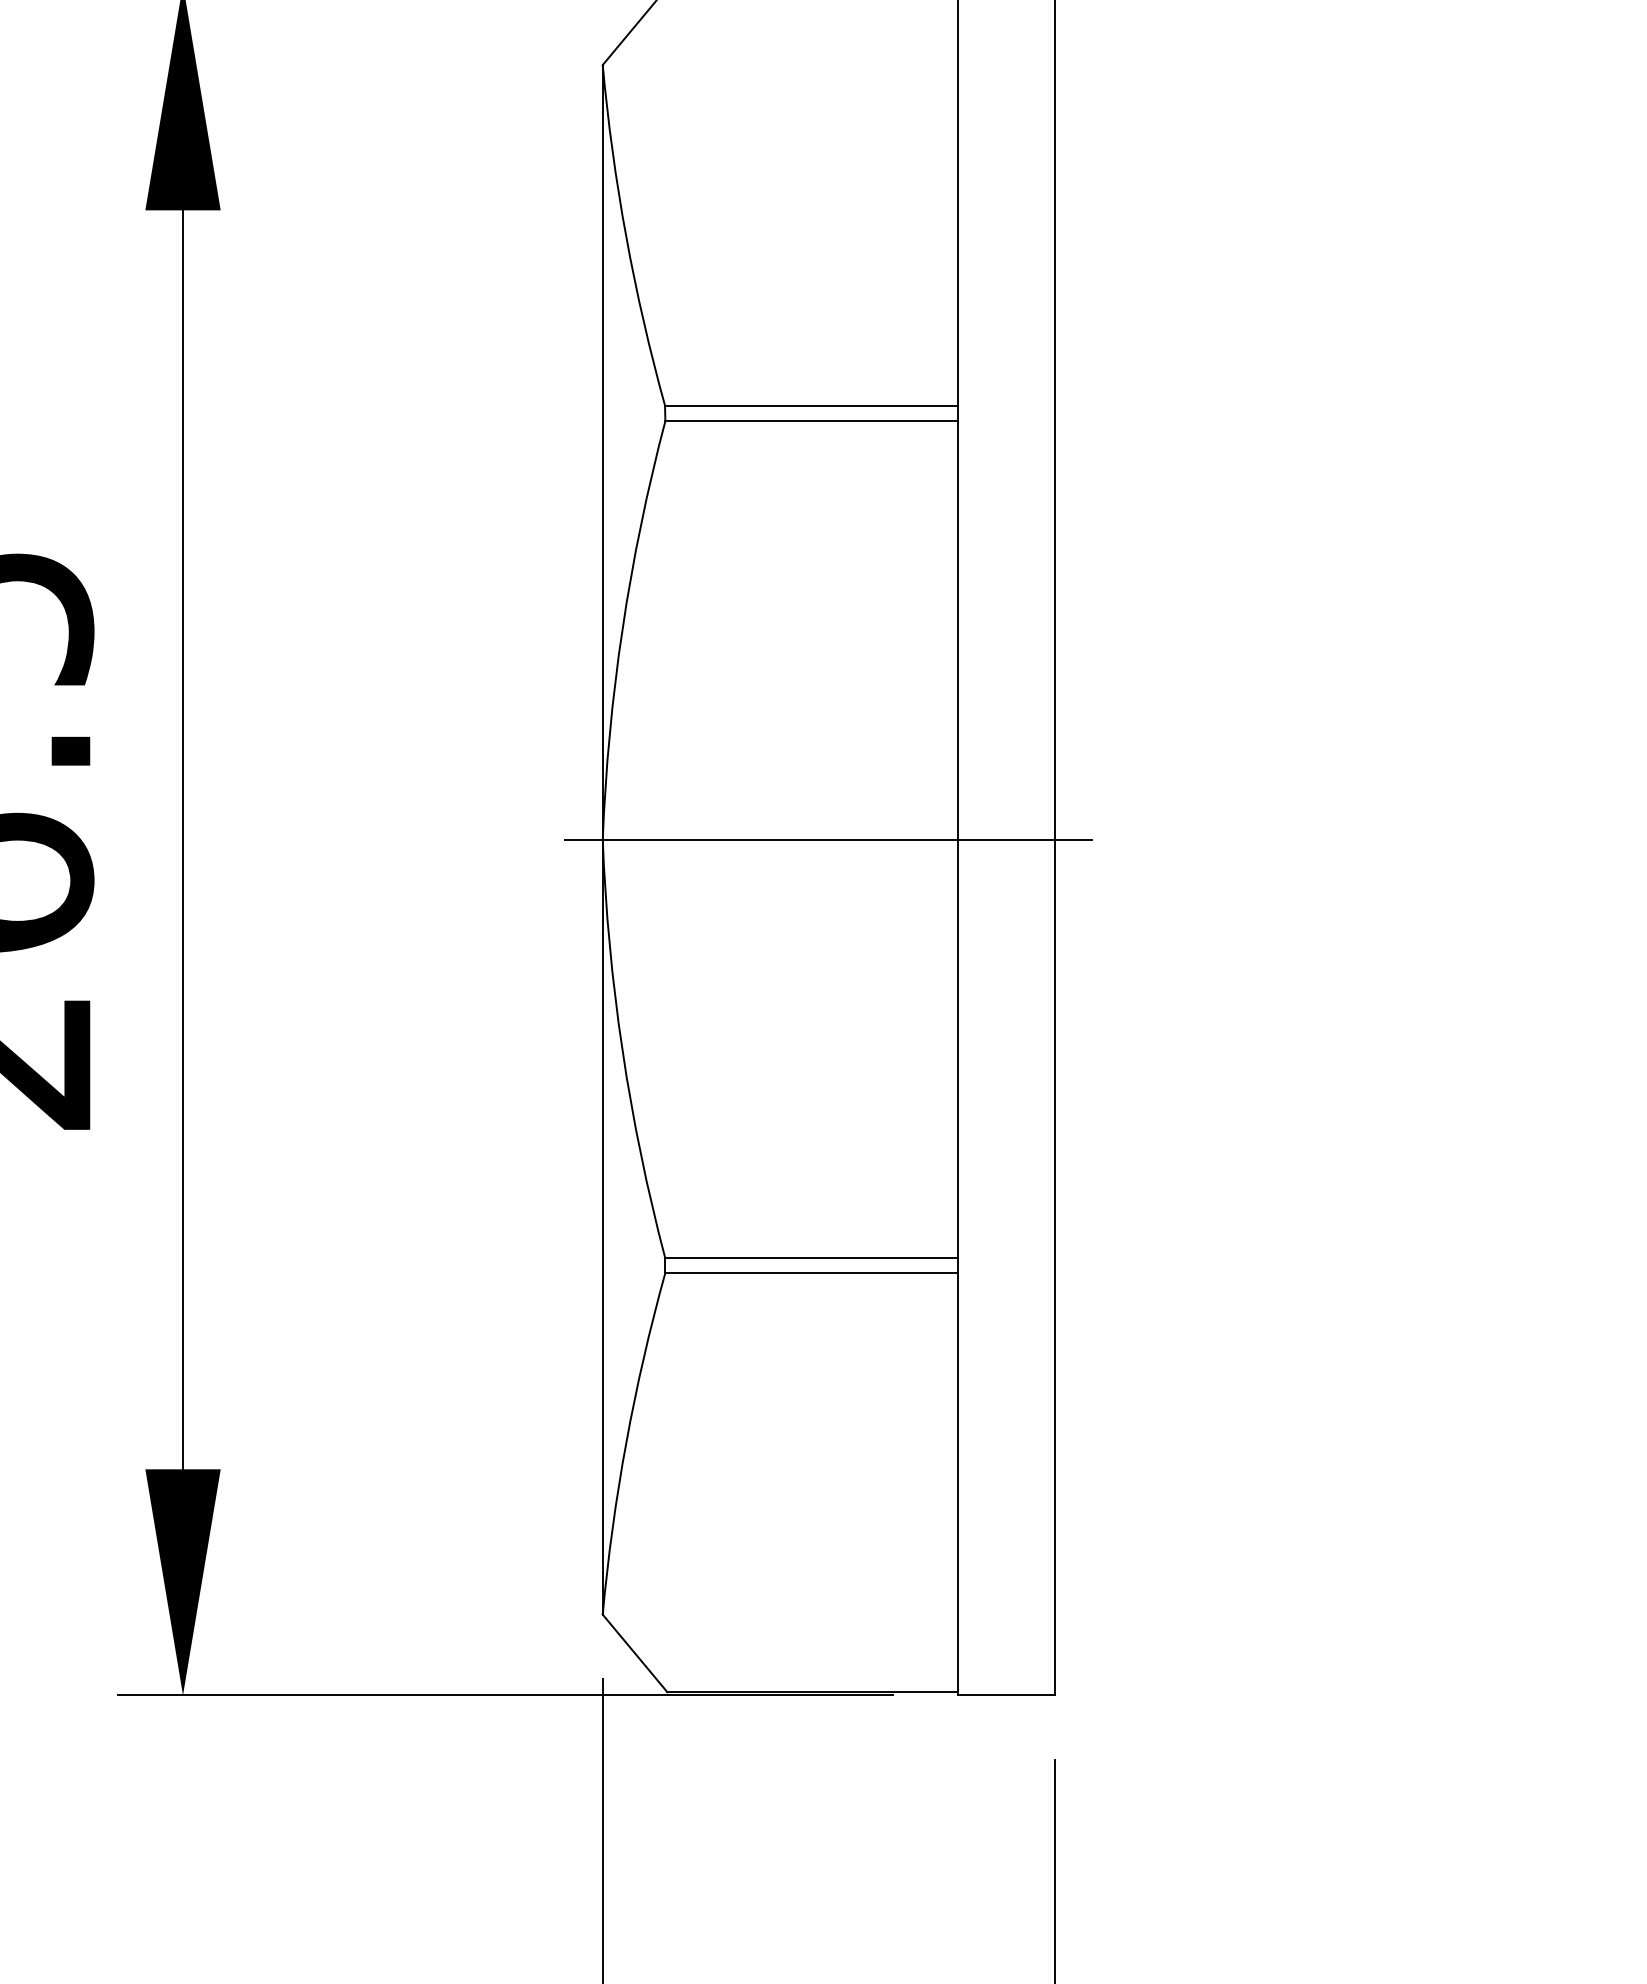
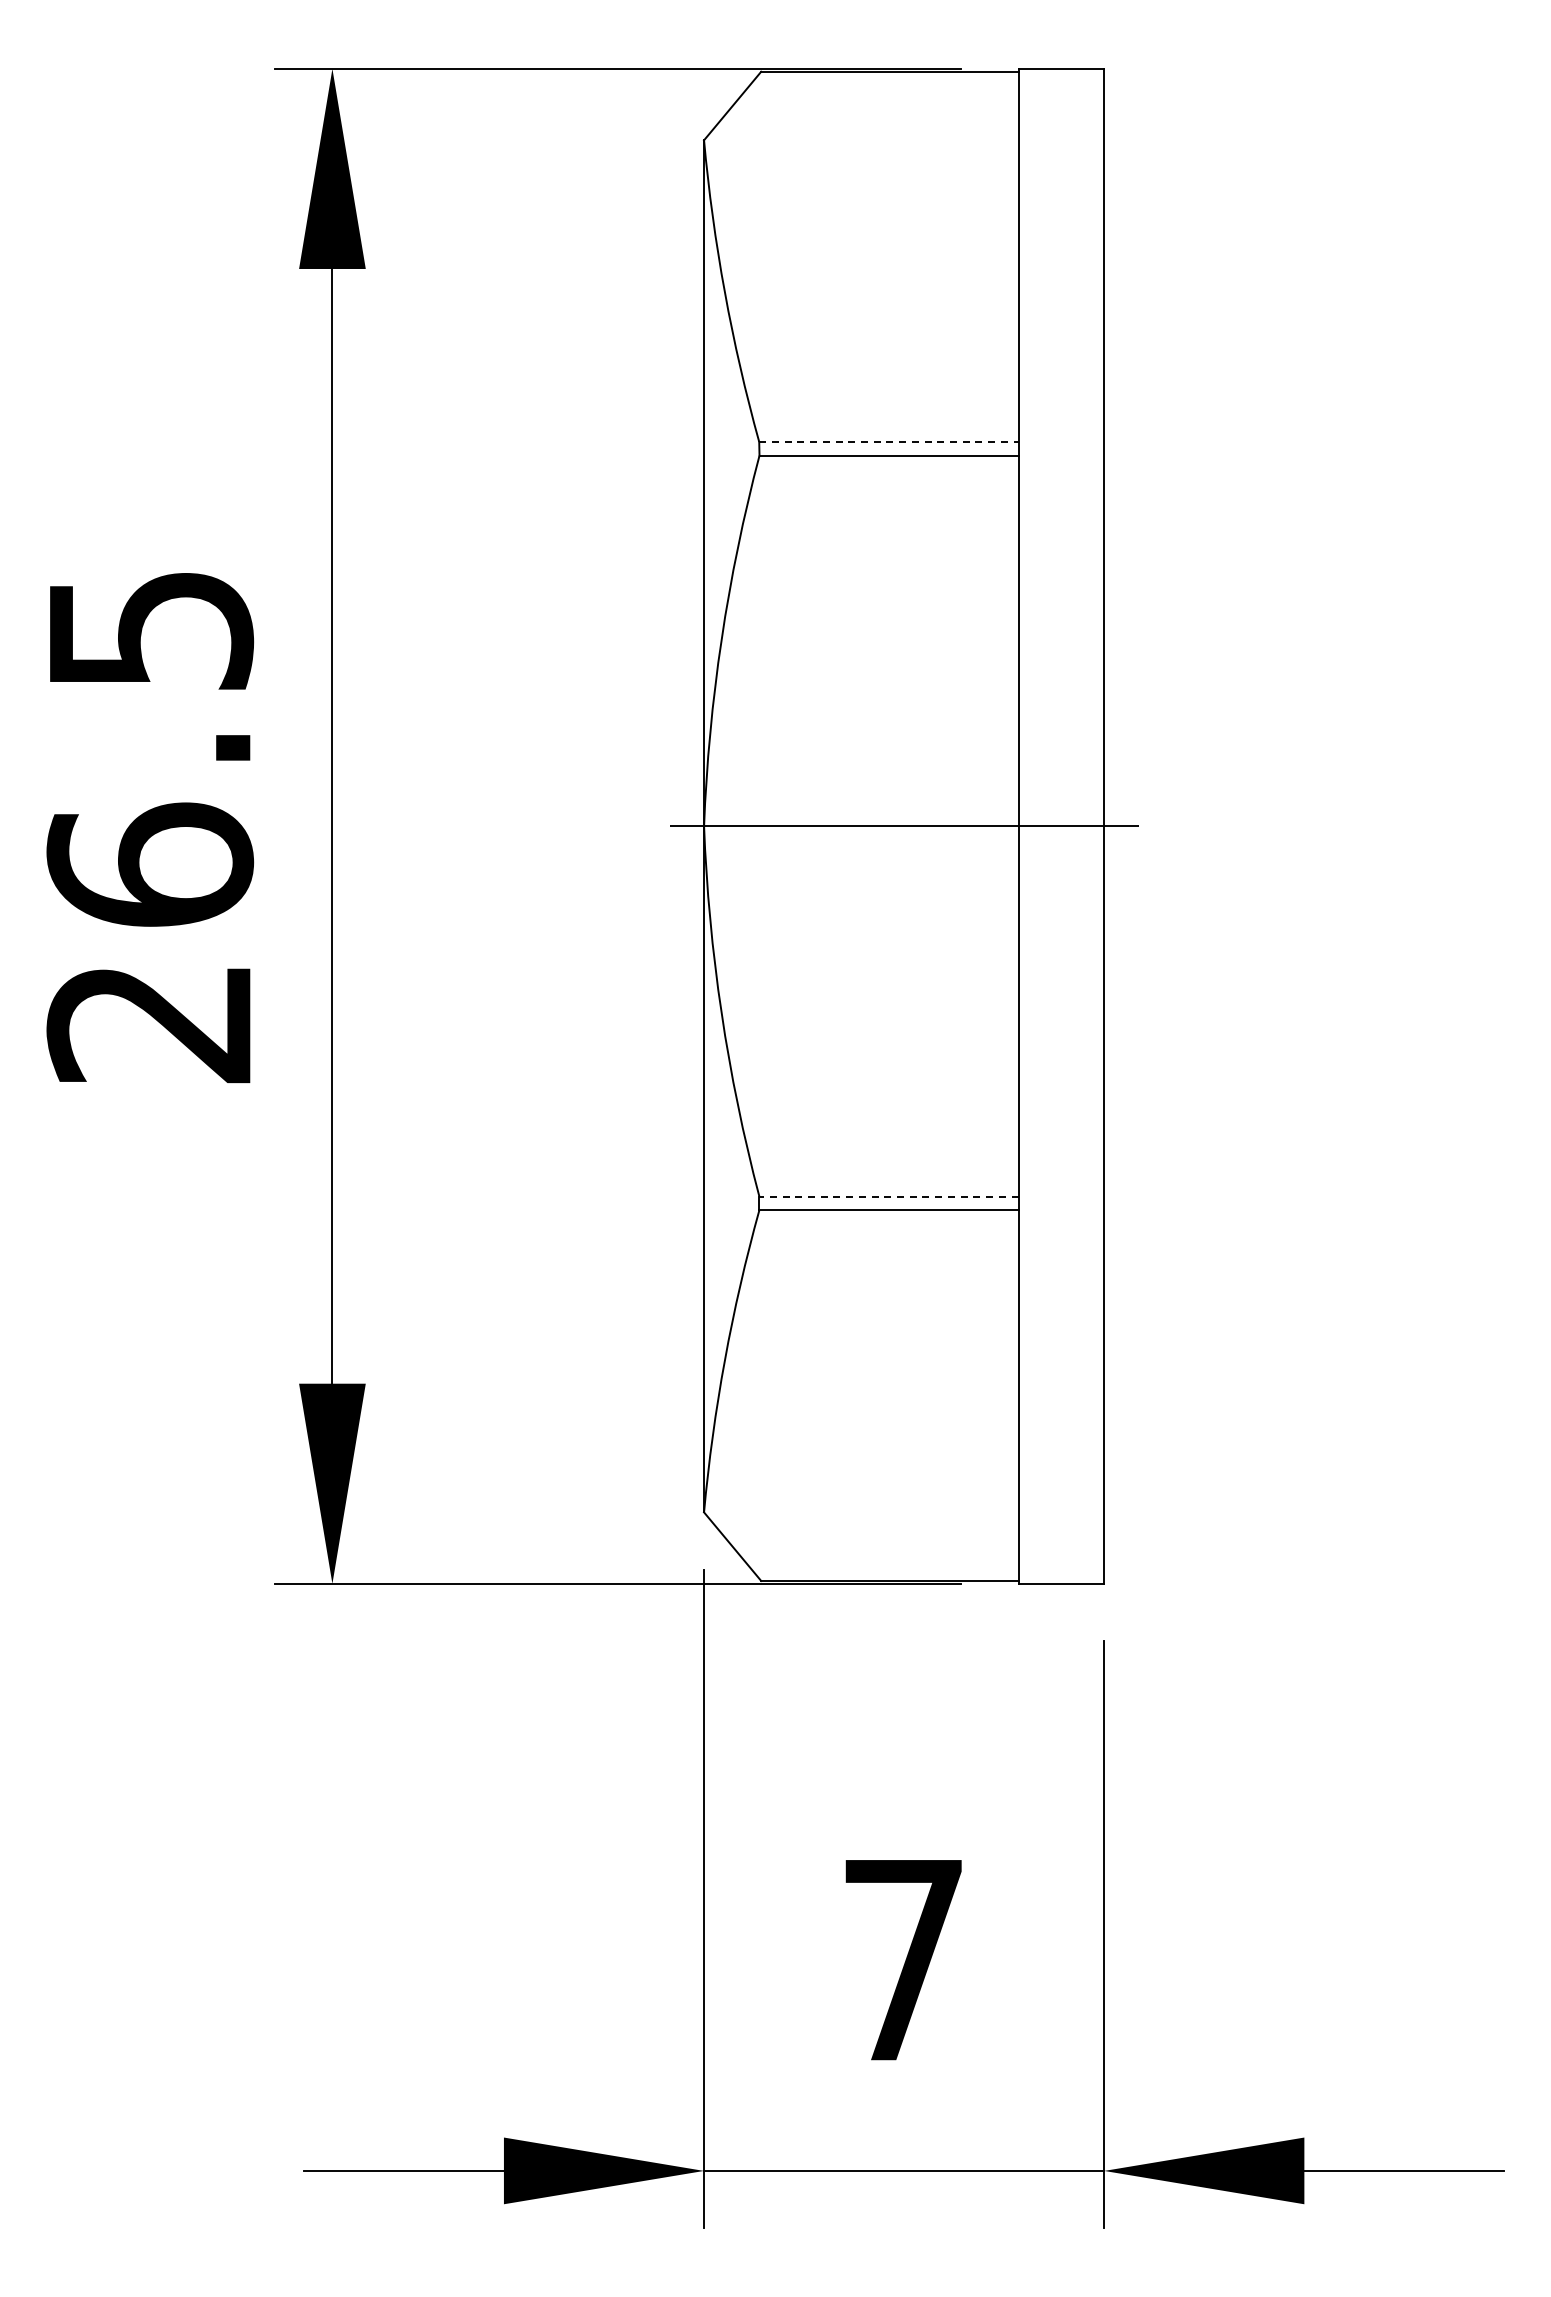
line: (811, 405) -> (888, 441), solid -> dashed
line: (811, 1257) -> (888, 1196), solid -> dashed

